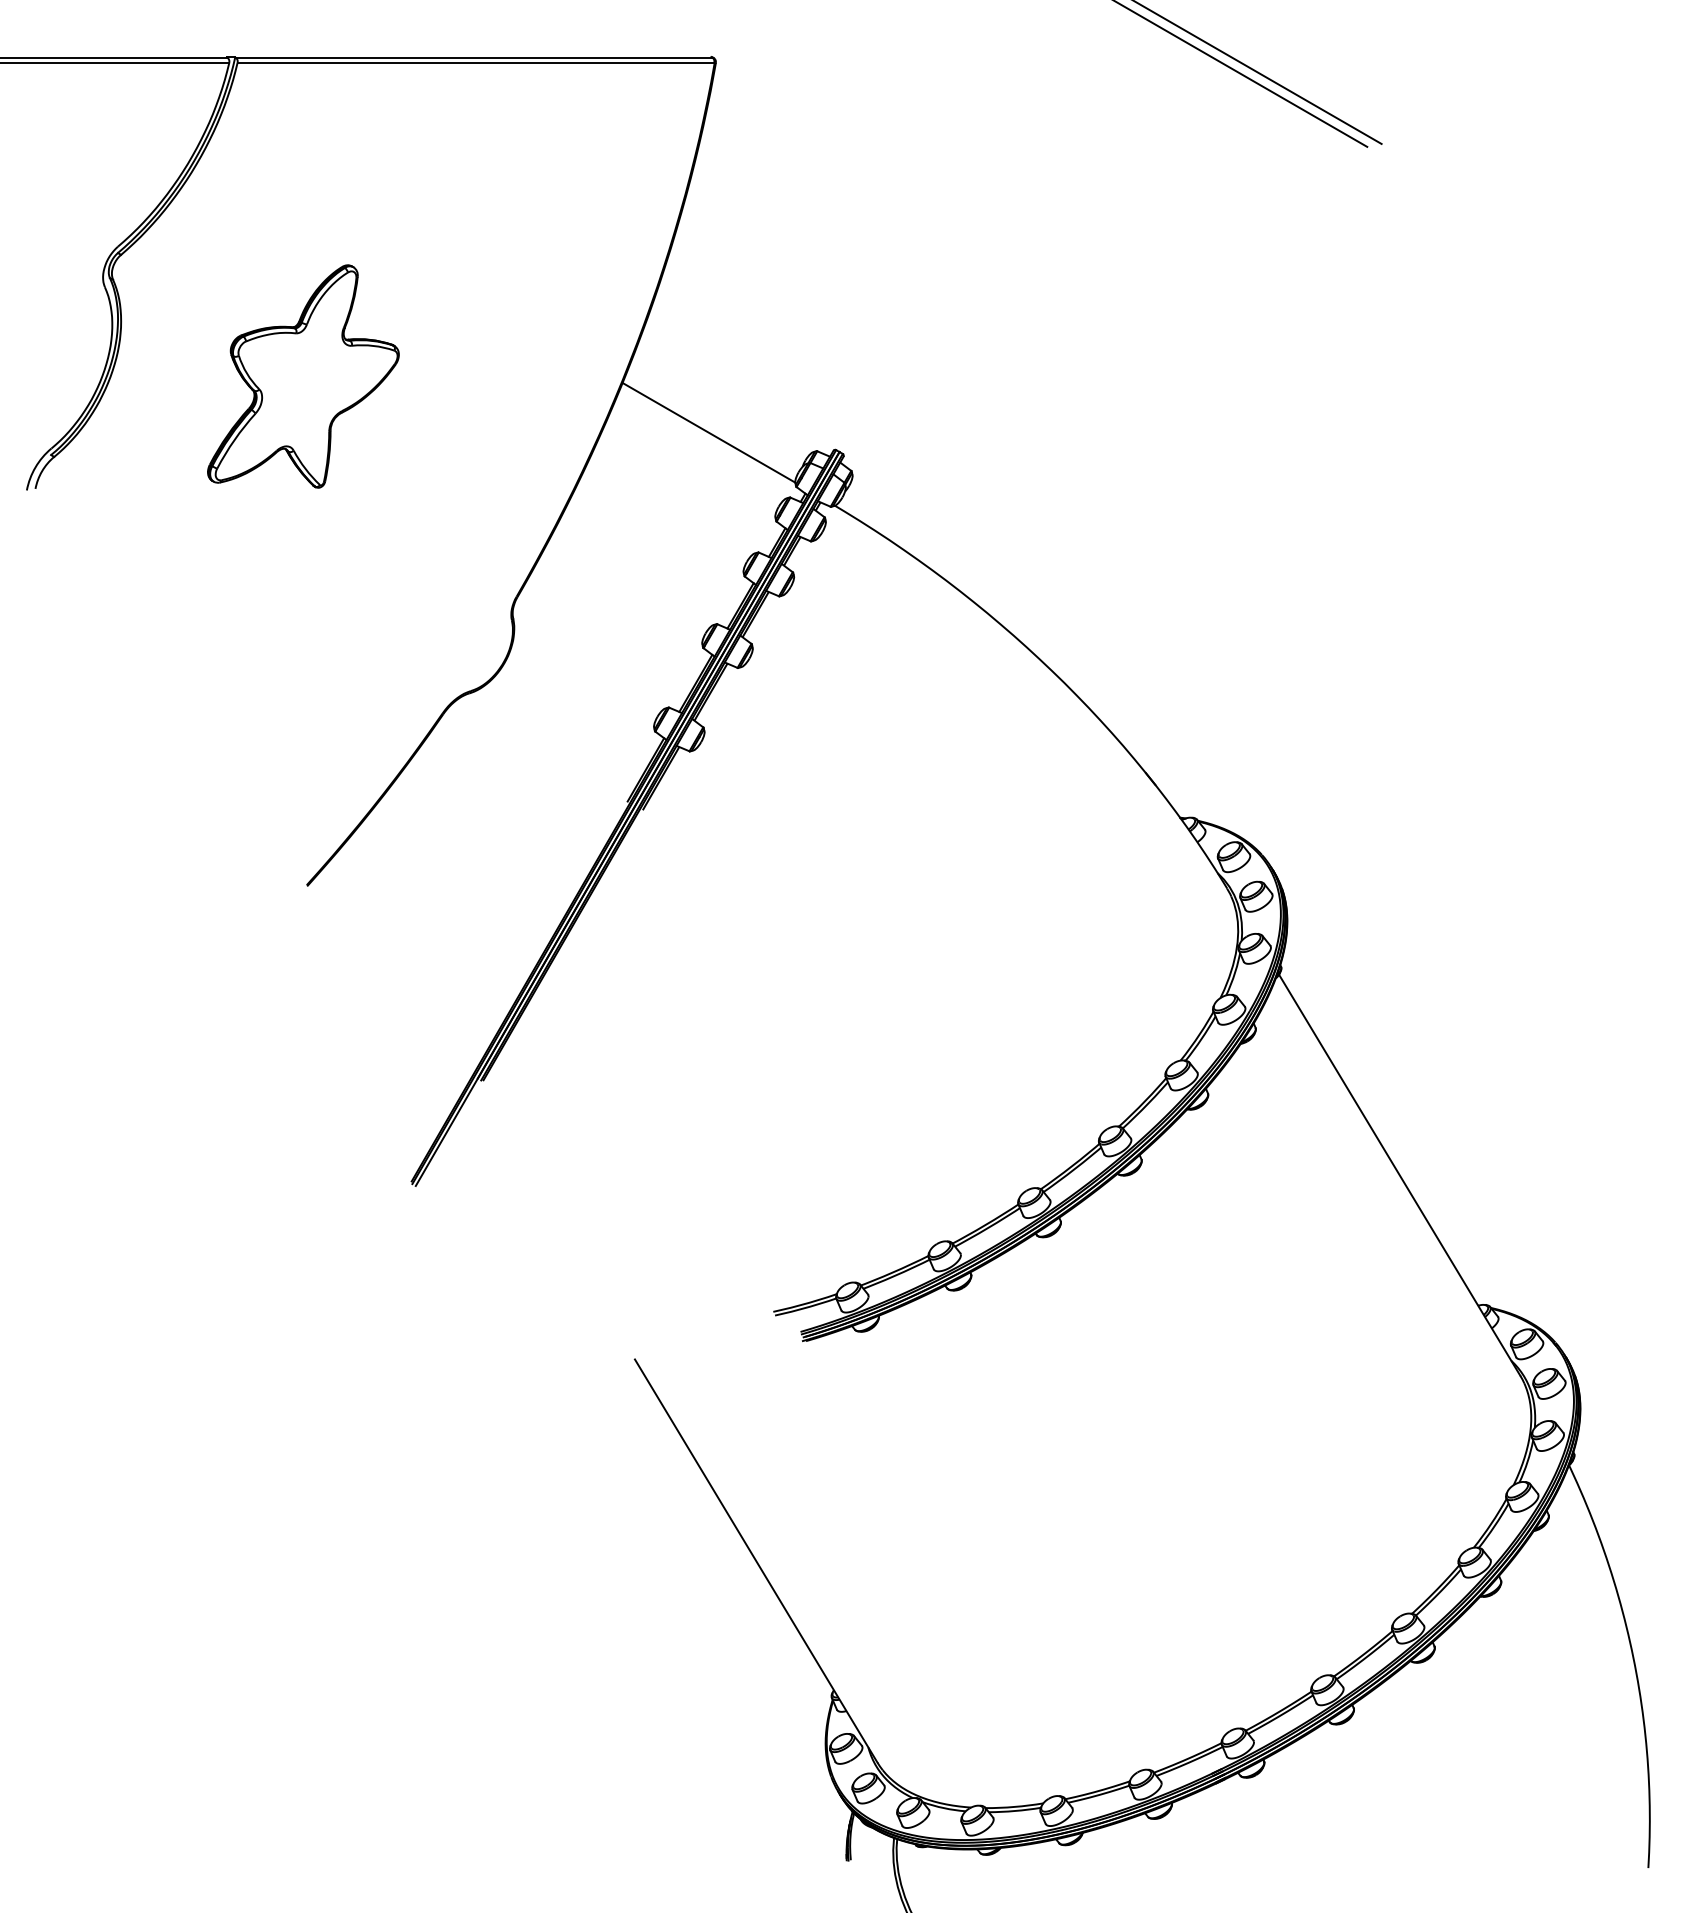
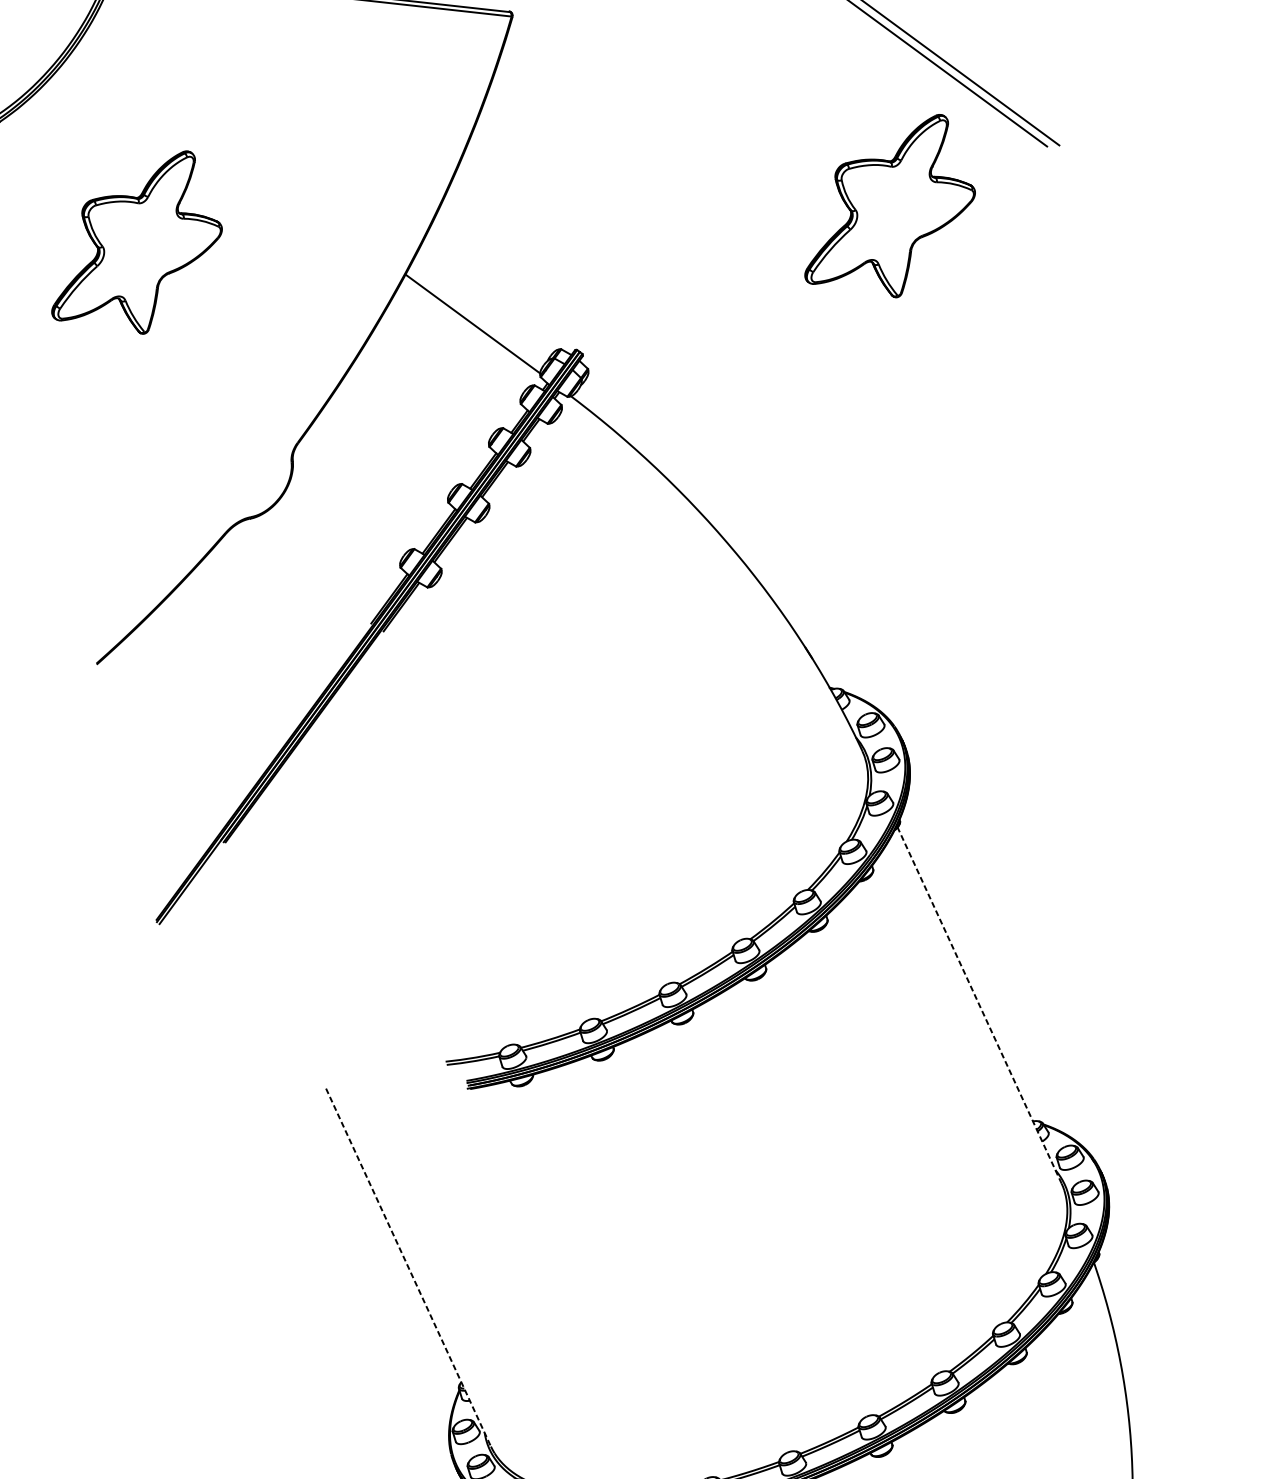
part: (1192, 234) -> (893, 203), added
line: (1399, 1174) -> (979, 1004), solid -> dashed
line: (756, 1561) -> (408, 1267), solid -> dashed

